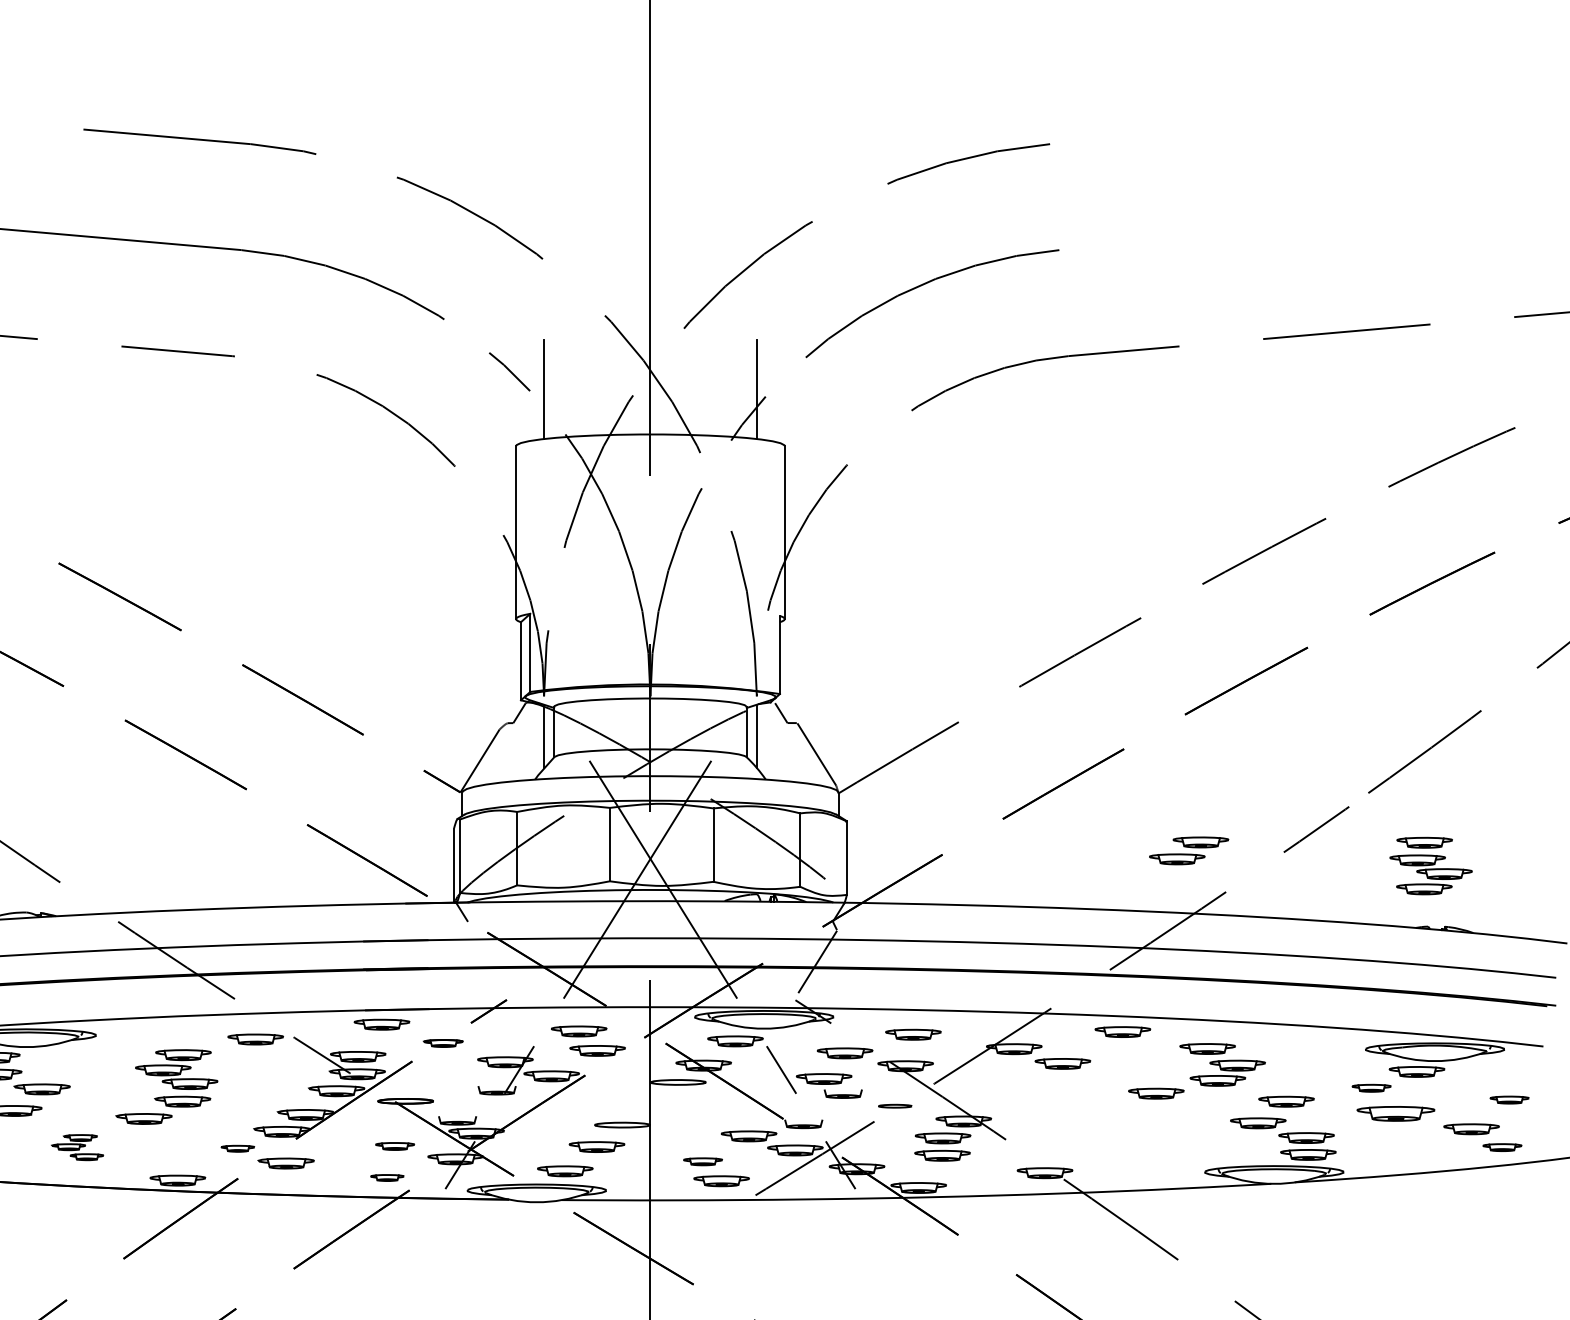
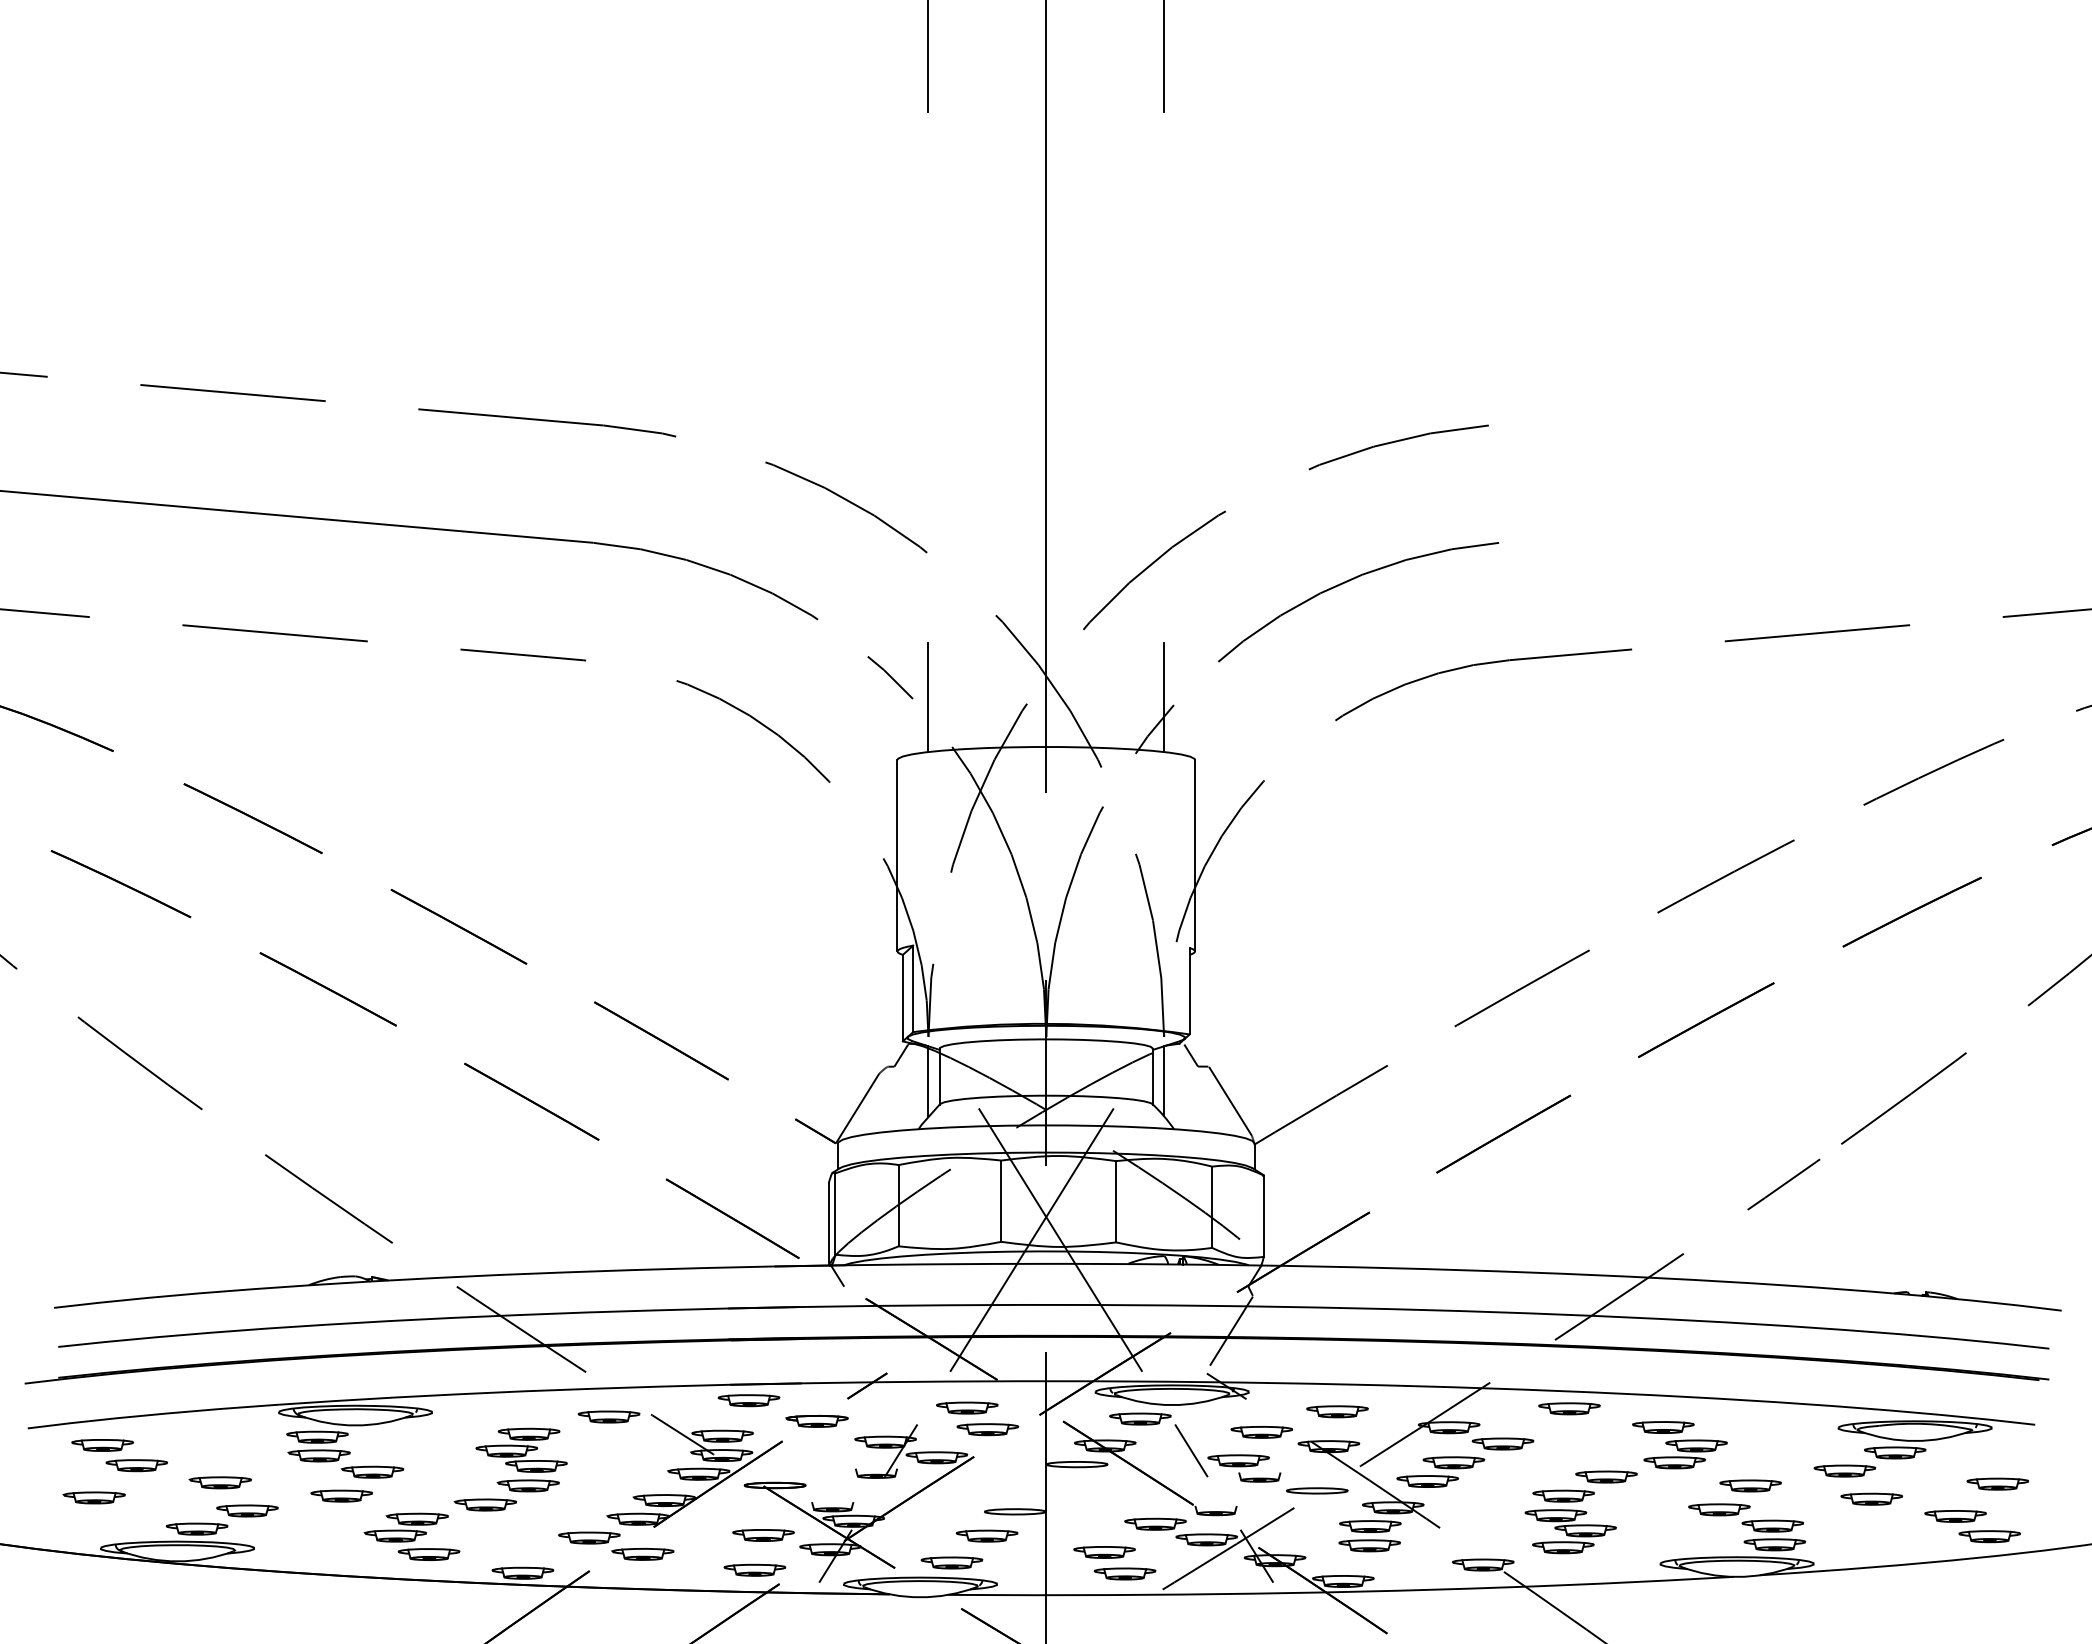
part: (1188, 850) -> (1440, 1471), moved
part: (1430, 865) -> (1570, 1521), moved
part: (442, 1043) -> (816, 1421), size x1.43
part: (1371, 1087) -> (1844, 1470), size x1.43
part: (1509, 1099) -> (1997, 1483), size x1.43
part: (895, 1105) -> (1317, 1490), size x1.67
part: (1395, 1113) -> (1871, 1498), size x0.71
part: (395, 1146) -> (763, 1535), size x1.43
part: (77, 1147) -> (411, 1536), size x1.67
part: (1502, 1147) -> (1989, 1536), size x1.43
part: (237, 1148) -> (589, 1537), size x1.67
part: (703, 1161) -> (1104, 1552), size x1.43
part: (386, 1178) -> (754, 1570), size x1.67

